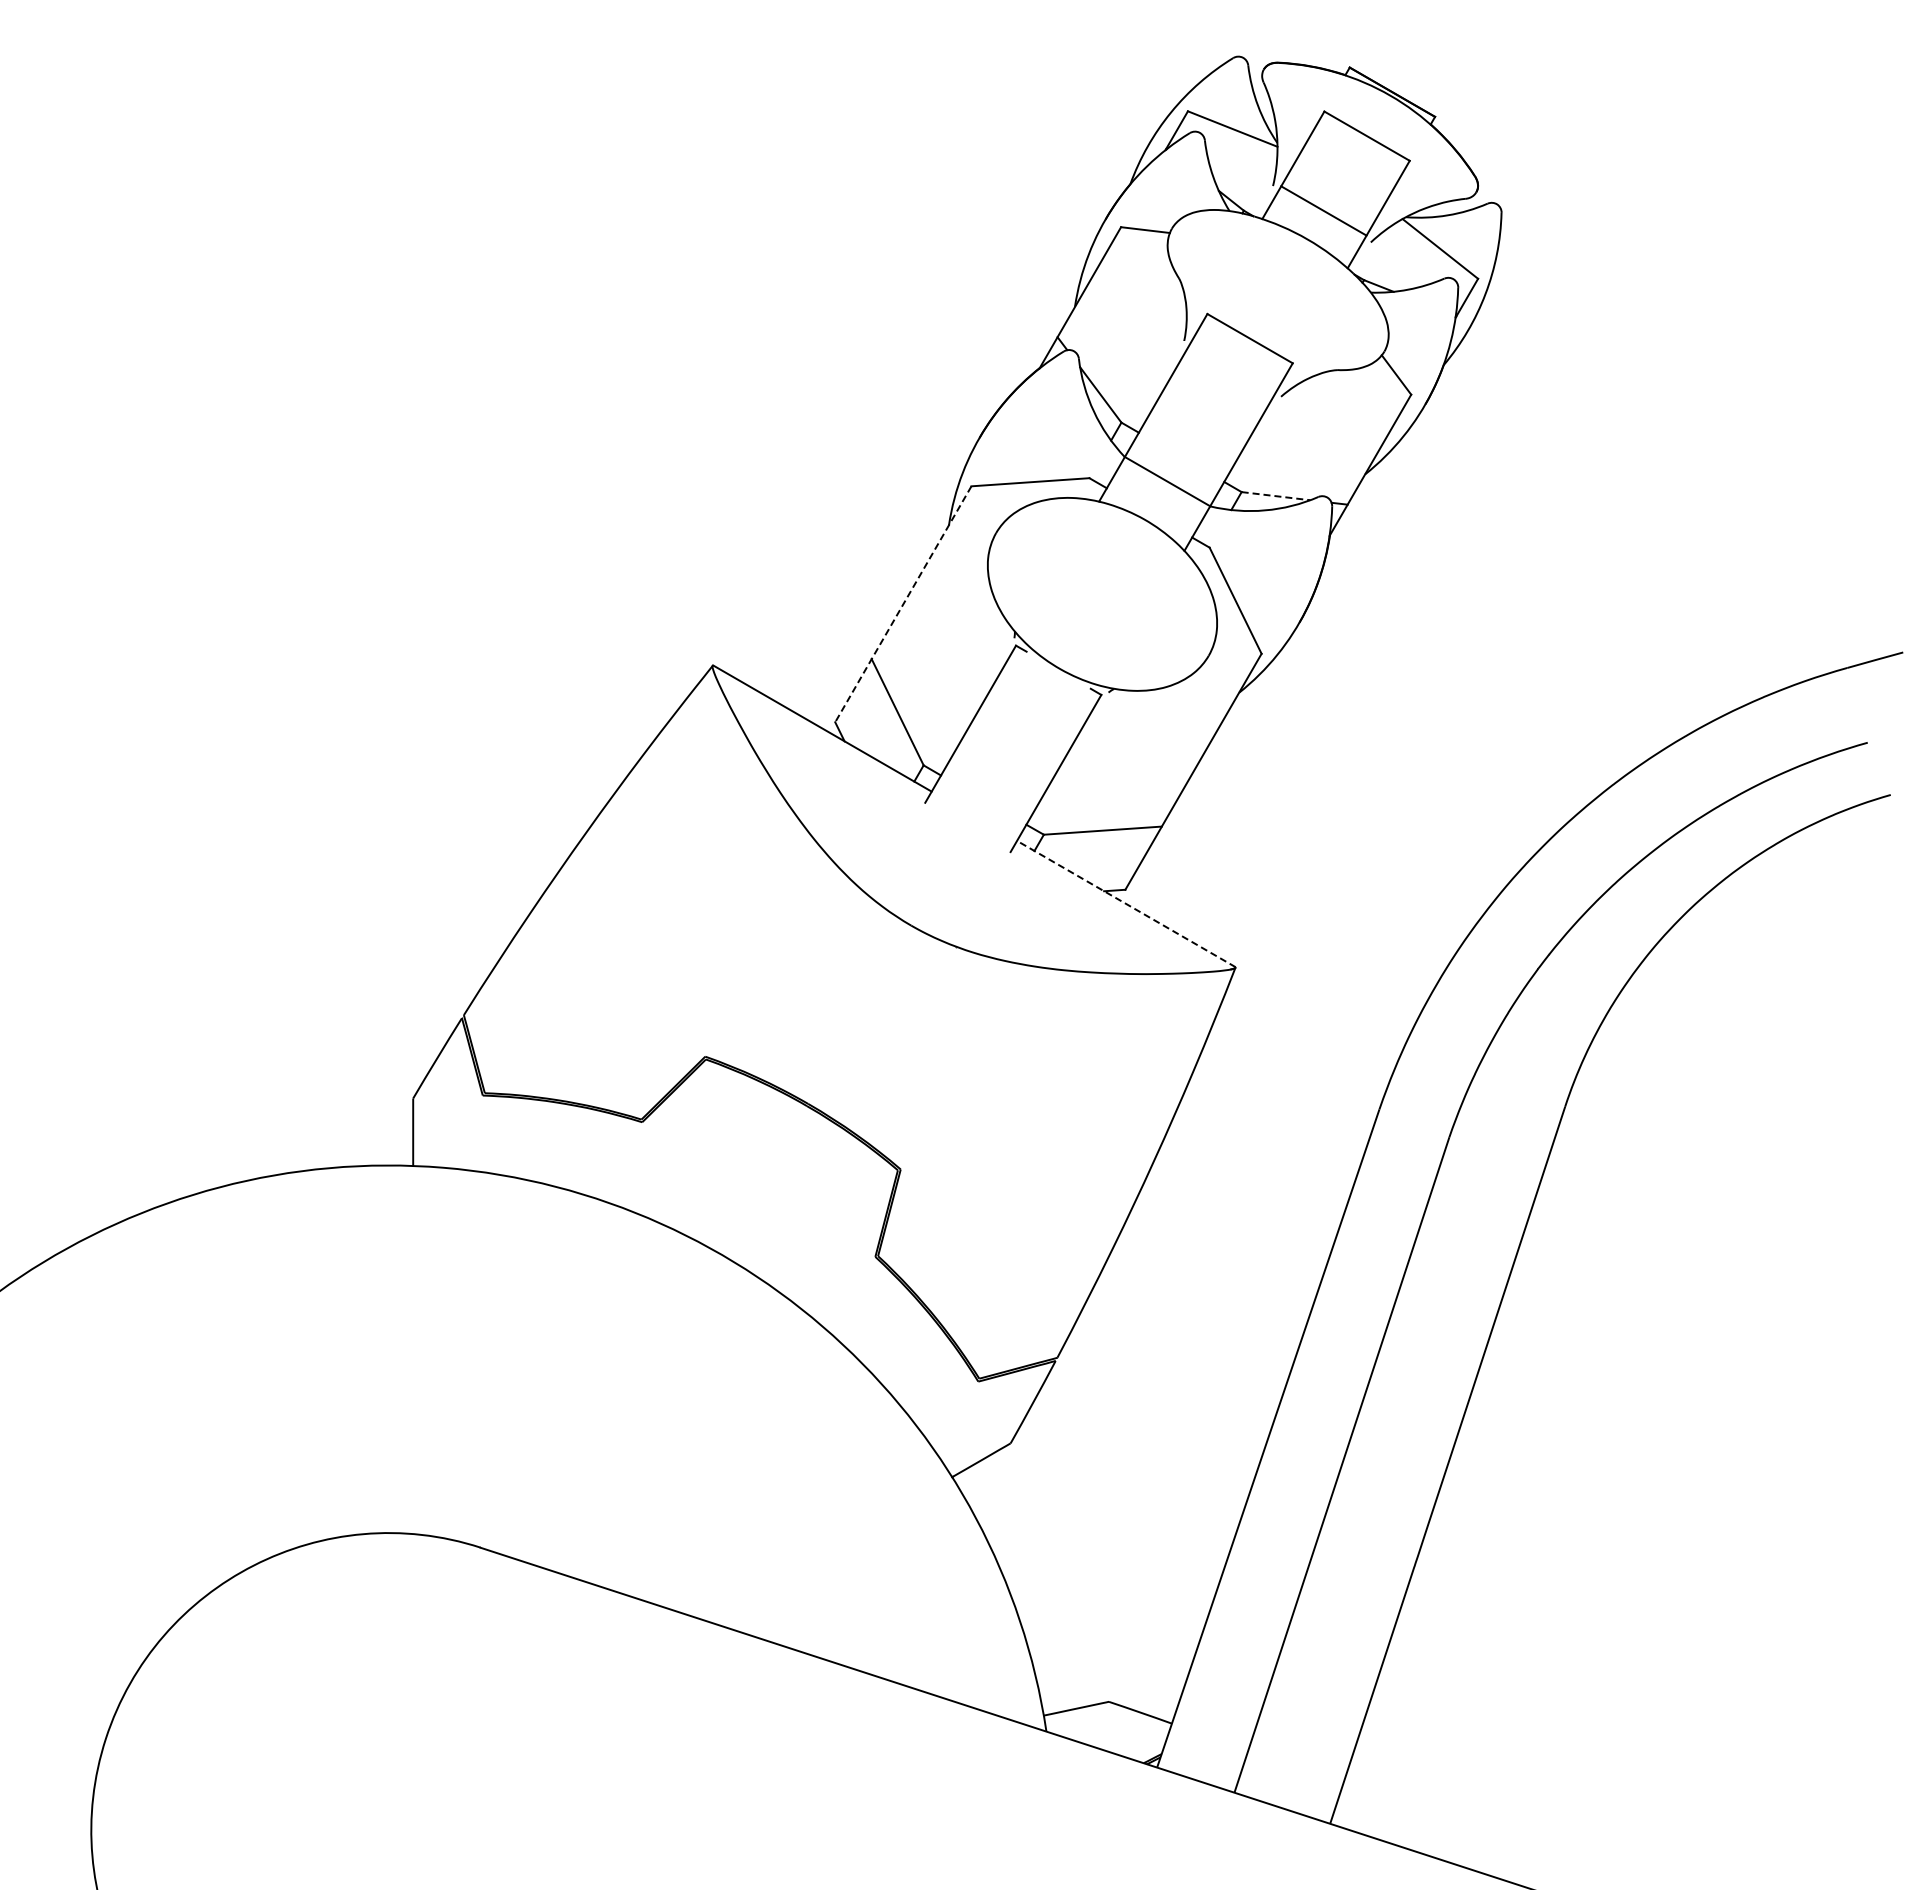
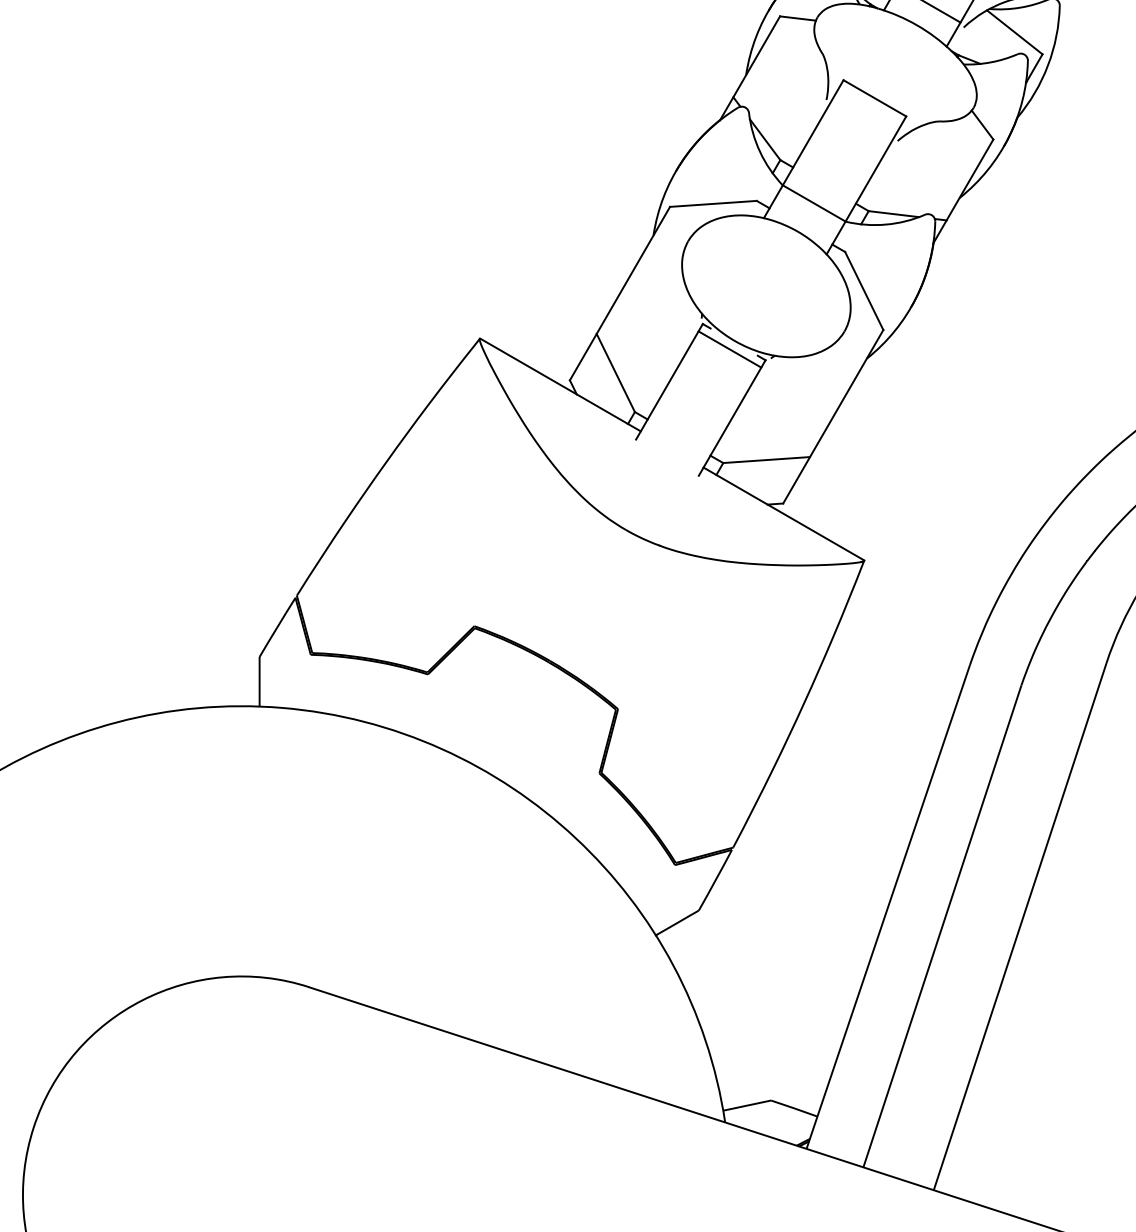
line: (1275, 496) -> (893, 214), dashed -> solid
line: (903, 604) -> (620, 293), dashed -> solid
line: (1052, 679) -> (729, 348), added
line: (1125, 903) -> (783, 513), dashed -> solid

